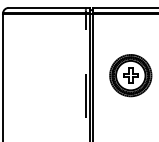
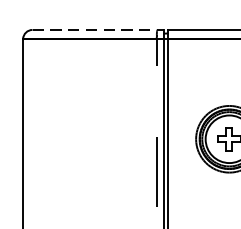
line: (49, 7) -> (98, 29), solid -> dashed

